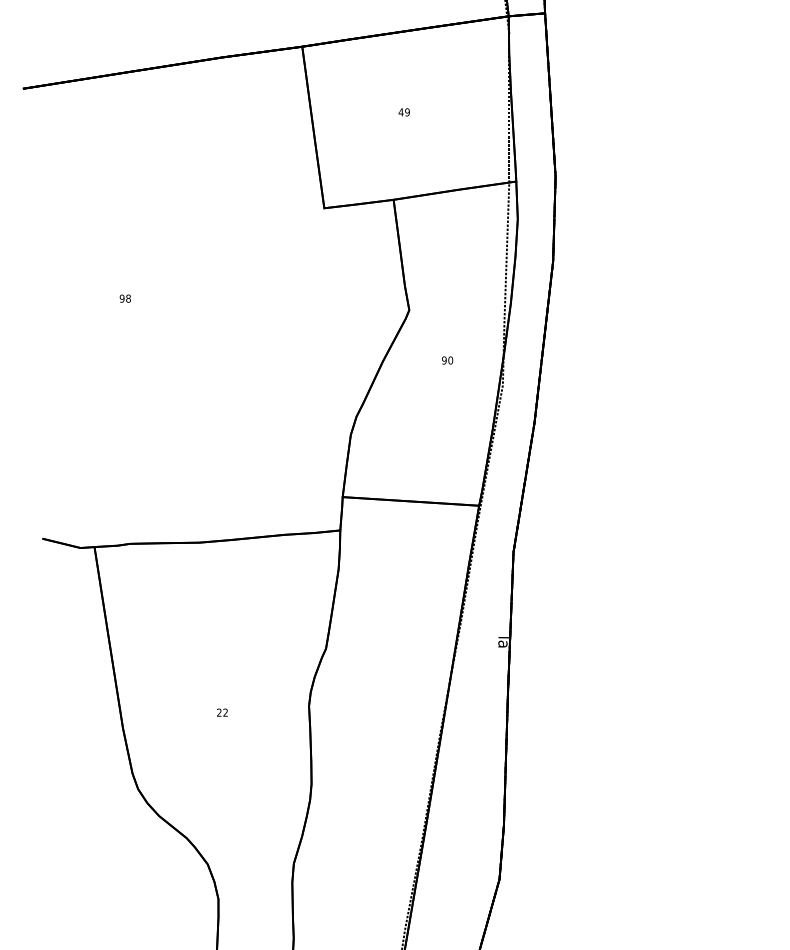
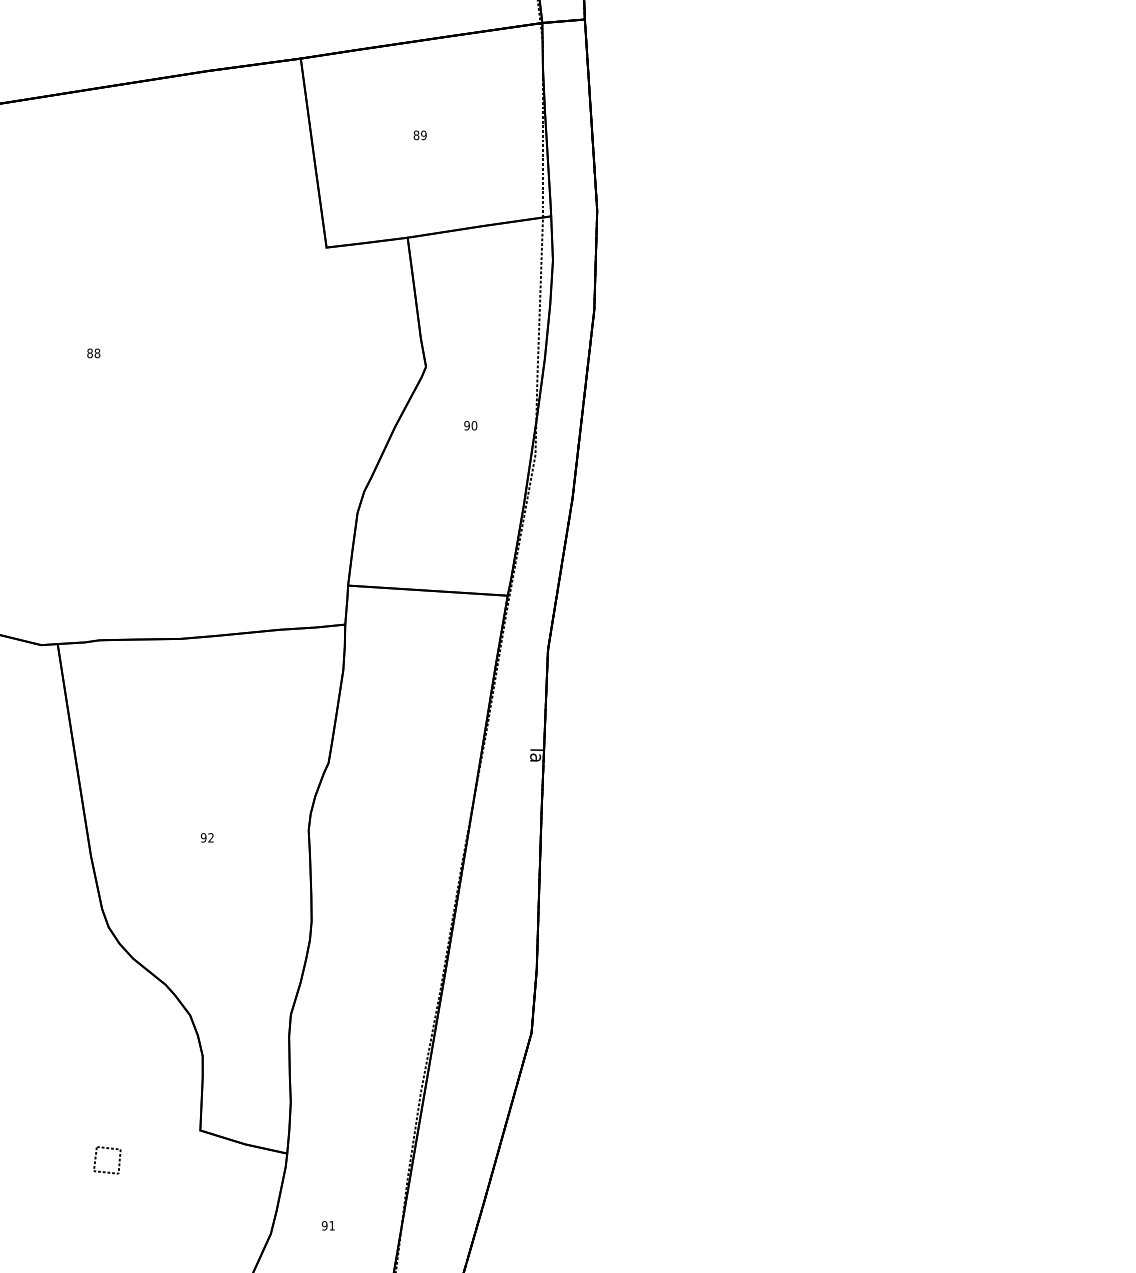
text: (401, 112) -> (416, 135), 49 -> 89
text: (121, 298) -> (89, 353), 98 -> 88
text: (219, 712) -> (203, 837), 22 -> 92

